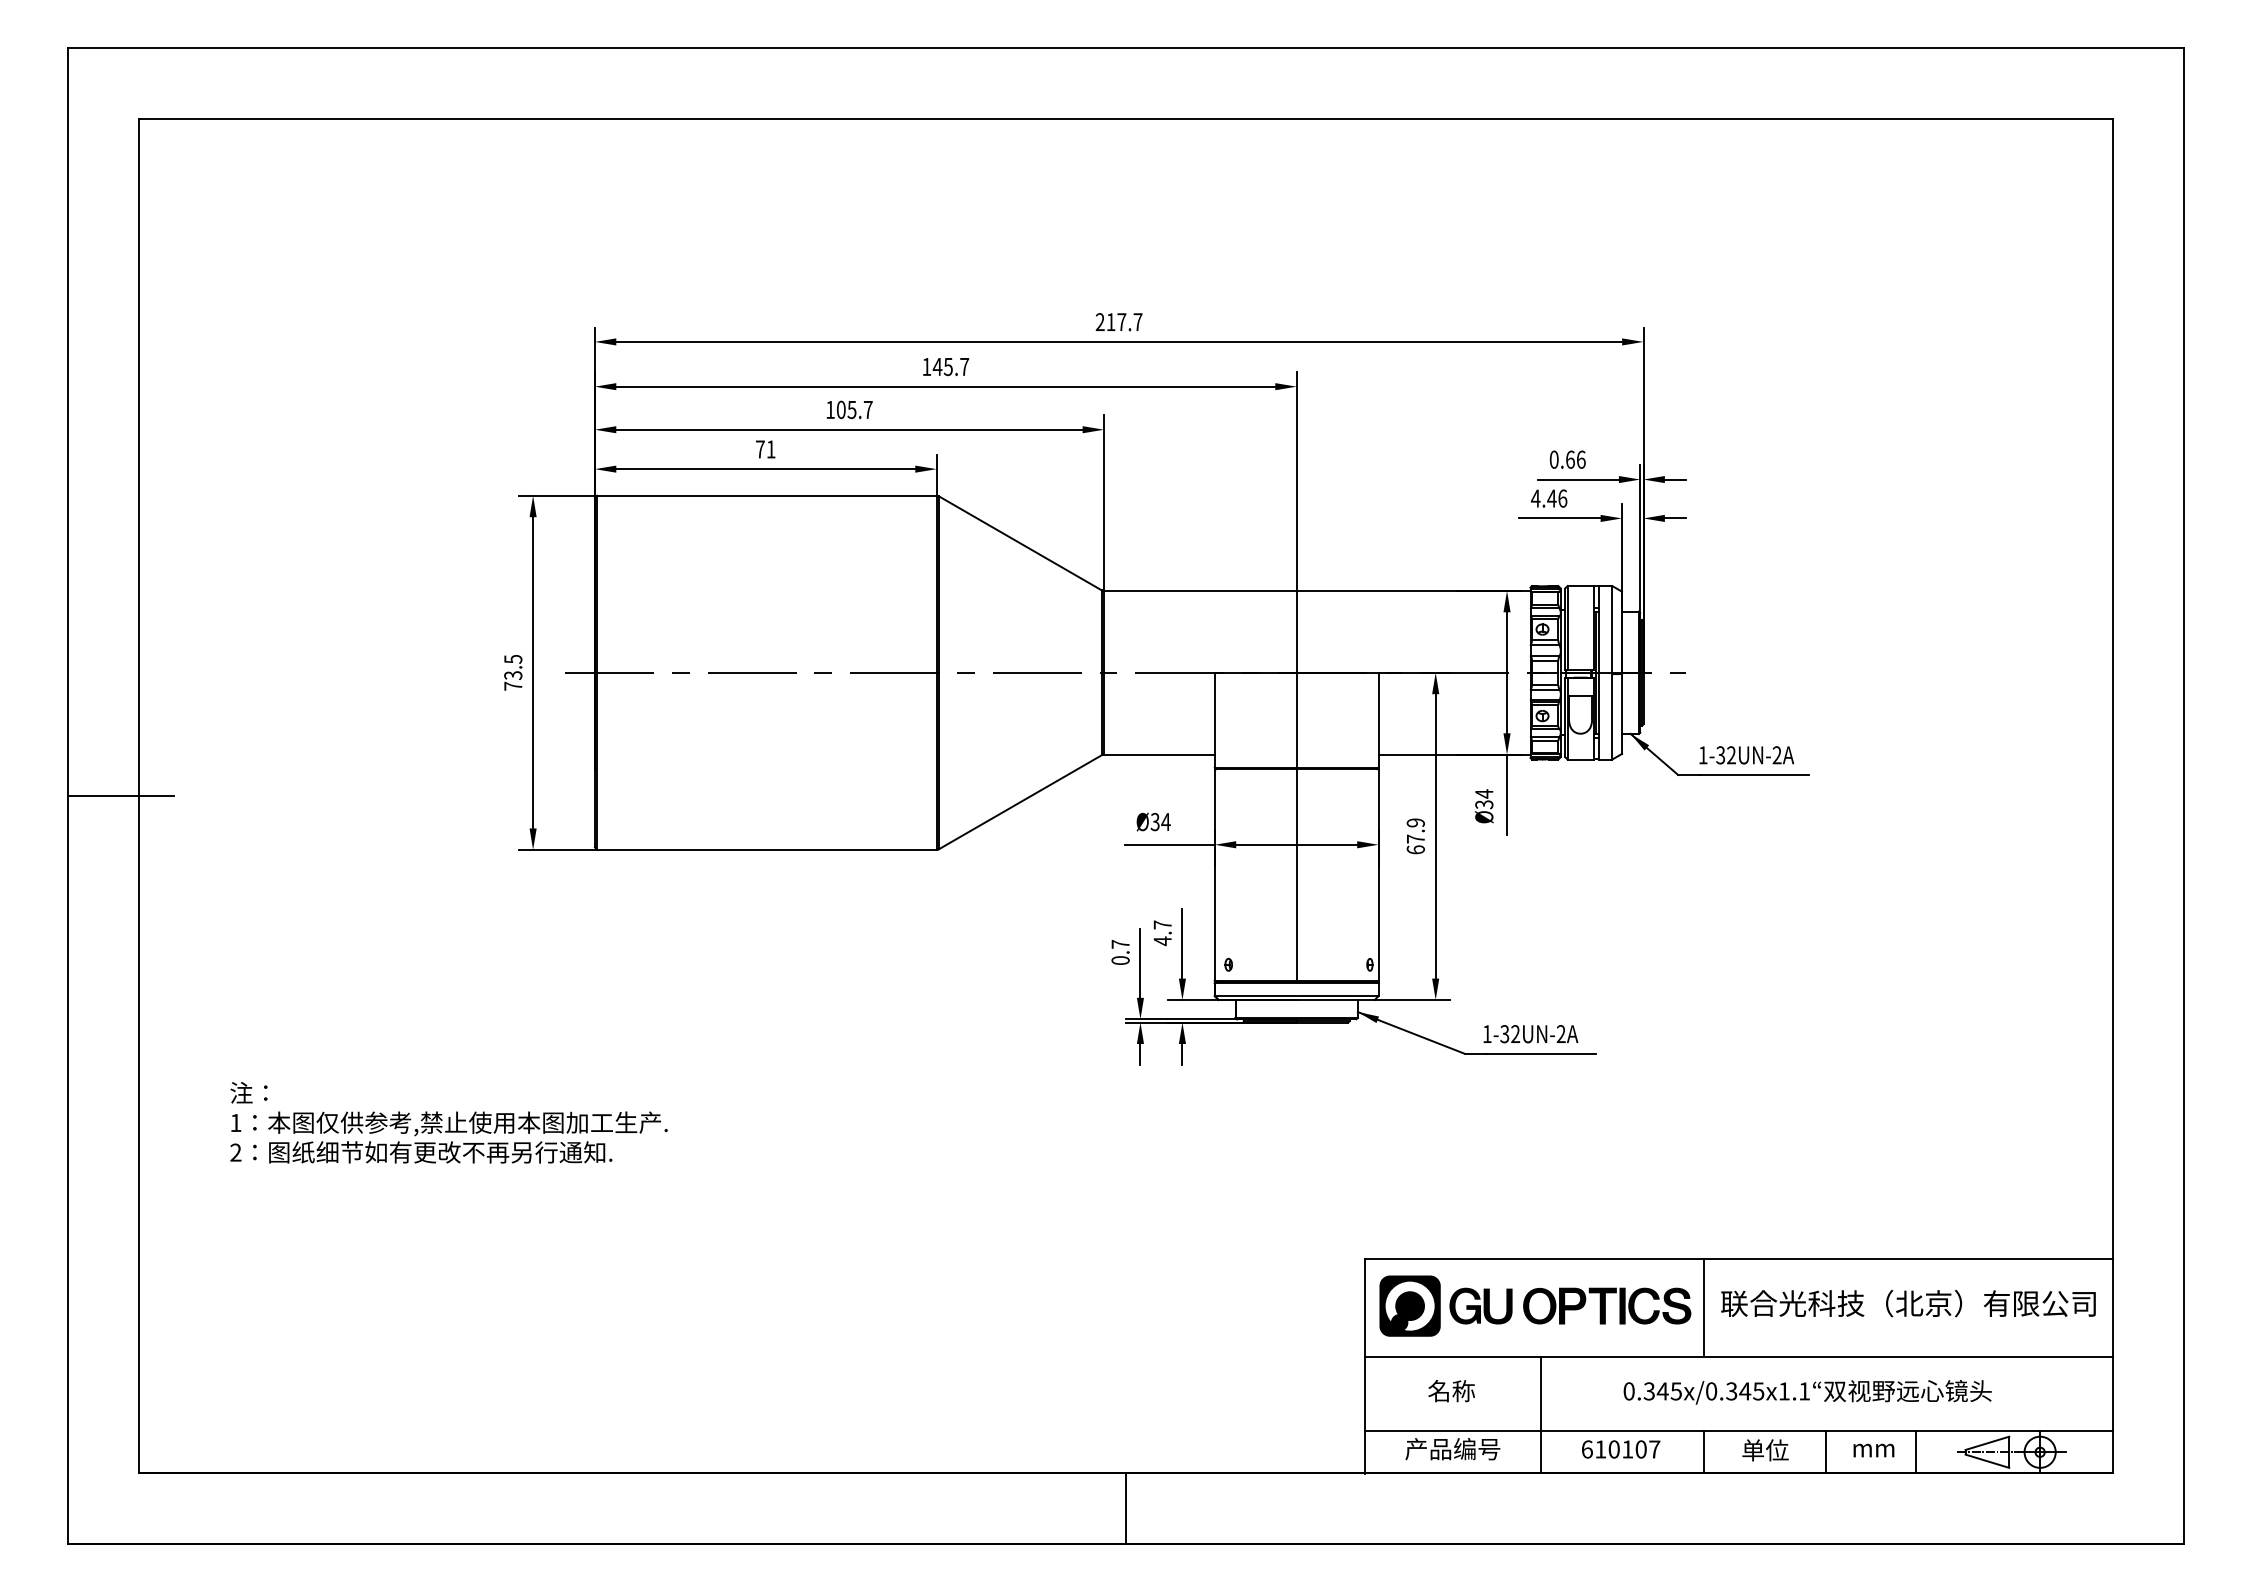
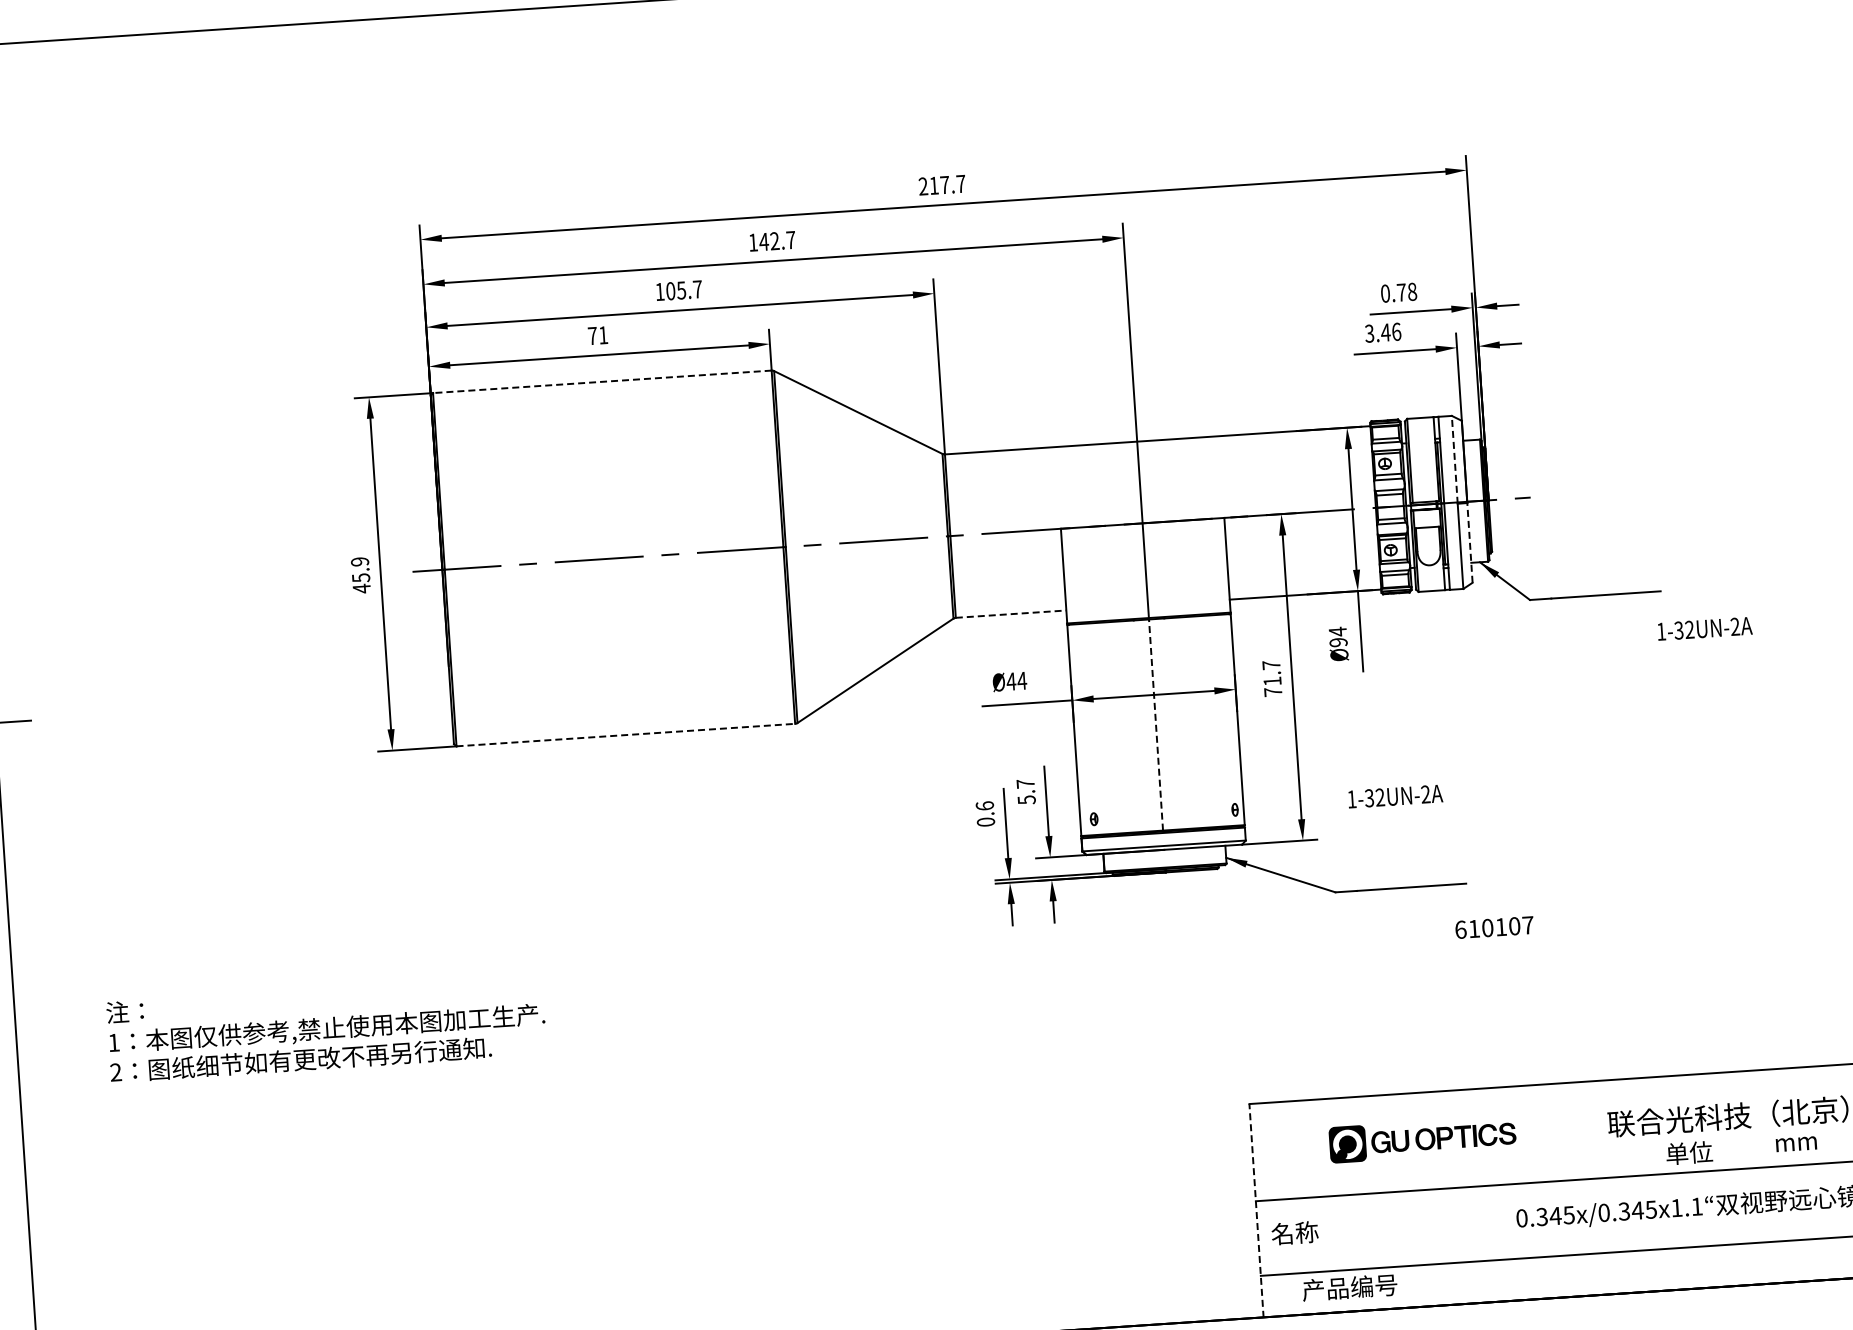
text: (947, 366) -> (773, 240), 145.7 -> 142.7
text: (1575, 459) -> (1406, 292), 0.66 -> 0.78
line: (767, 495) -> (602, 381), solid -> dashed
text: (1535, 498) -> (1369, 333), 4.46 -> 3.46
line: (1612, 629) -> (1454, 459), solid -> dashed
text: (513, 673) -> (361, 575), 73.5 -> 45.9
line: (1622, 714) -> (1470, 543), solid -> dashed
line: (1159, 754) -> (1011, 613), solid -> dashed
text: (1746, 755) -> (1704, 629), moved
text: (1484, 804) -> (1338, 642), Ø34 -> Ø94
text: (1155, 821) -> (1011, 681), Ø34 -> Ø44
text: (1415, 836) -> (1272, 678), 67.9 -> 71.7
line: (767, 849) -> (626, 734), solid -> dashed
line: (1296, 874) -> (1155, 724), solid -> dashed
text: (1162, 941) -> (1026, 800), 4.7 -> 5.7
text: (1120, 943) -> (984, 805), 0.7 -> 0.6
text: (1530, 1034) -> (1395, 796), moved
part: (1535, 1305) -> (1422, 1138), size x0.6
line: (1704, 1307) -> (1591, 1129), removed
line: (1364, 1365) -> (1256, 1210), solid -> dashed
text: (1451, 1391) -> (1294, 1233), moved
line: (1541, 1414) -> (1436, 1247), removed
text: (1621, 1449) -> (1495, 927), moved
text: (1765, 1450) -> (1689, 1153), moved
text: (1873, 1450) -> (1796, 1144), moved
line: (1704, 1452) -> (1601, 1274), removed
line: (1826, 1452) -> (1722, 1266), removed
line: (1915, 1452) -> (1811, 1260), removed

